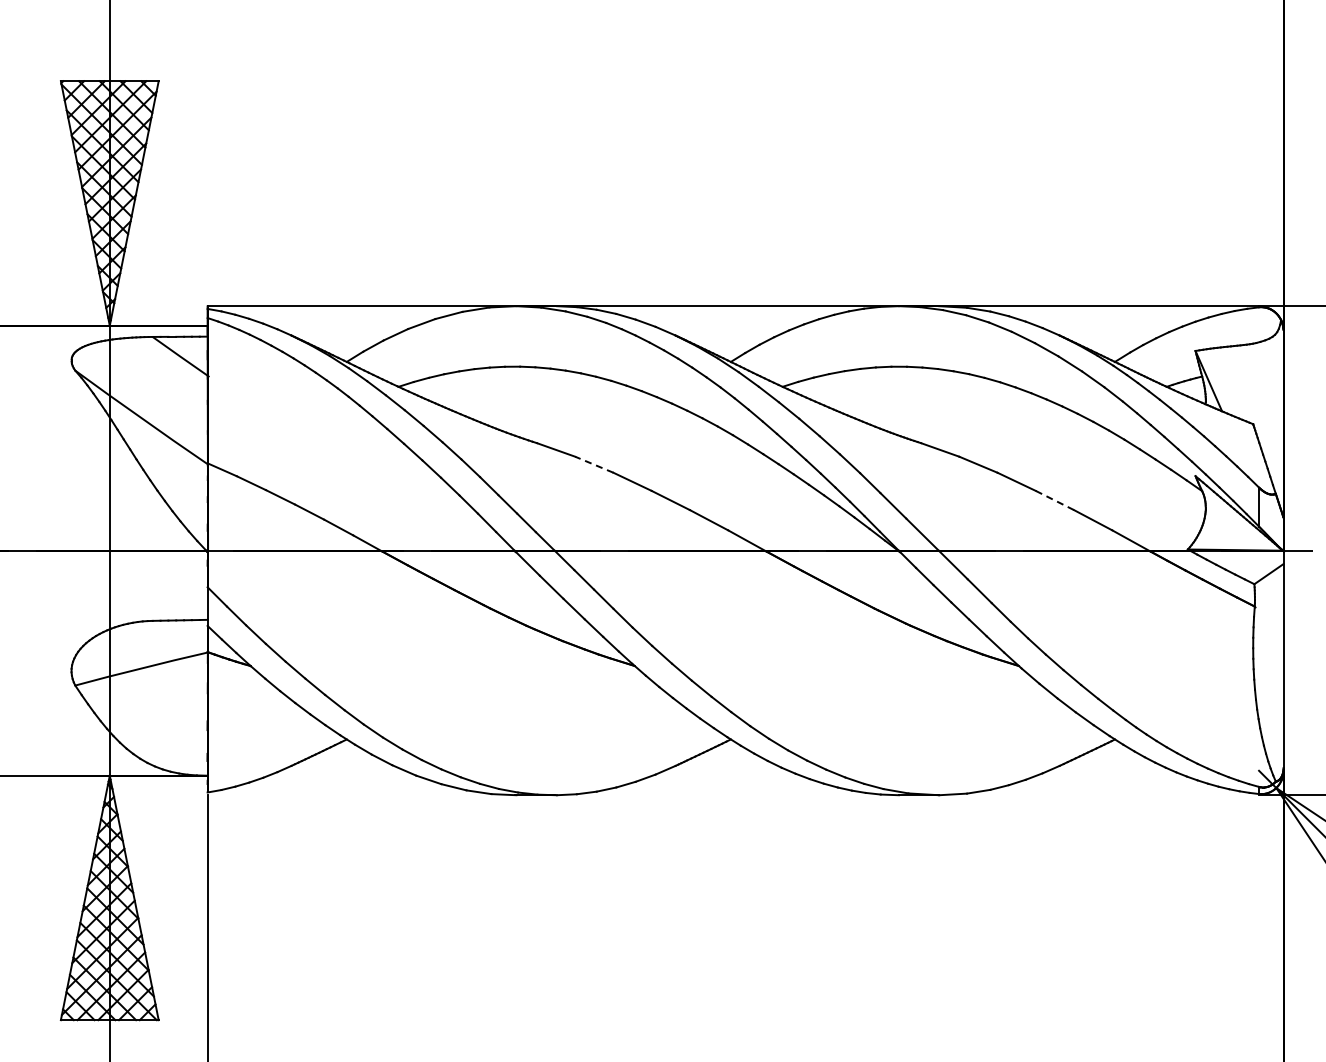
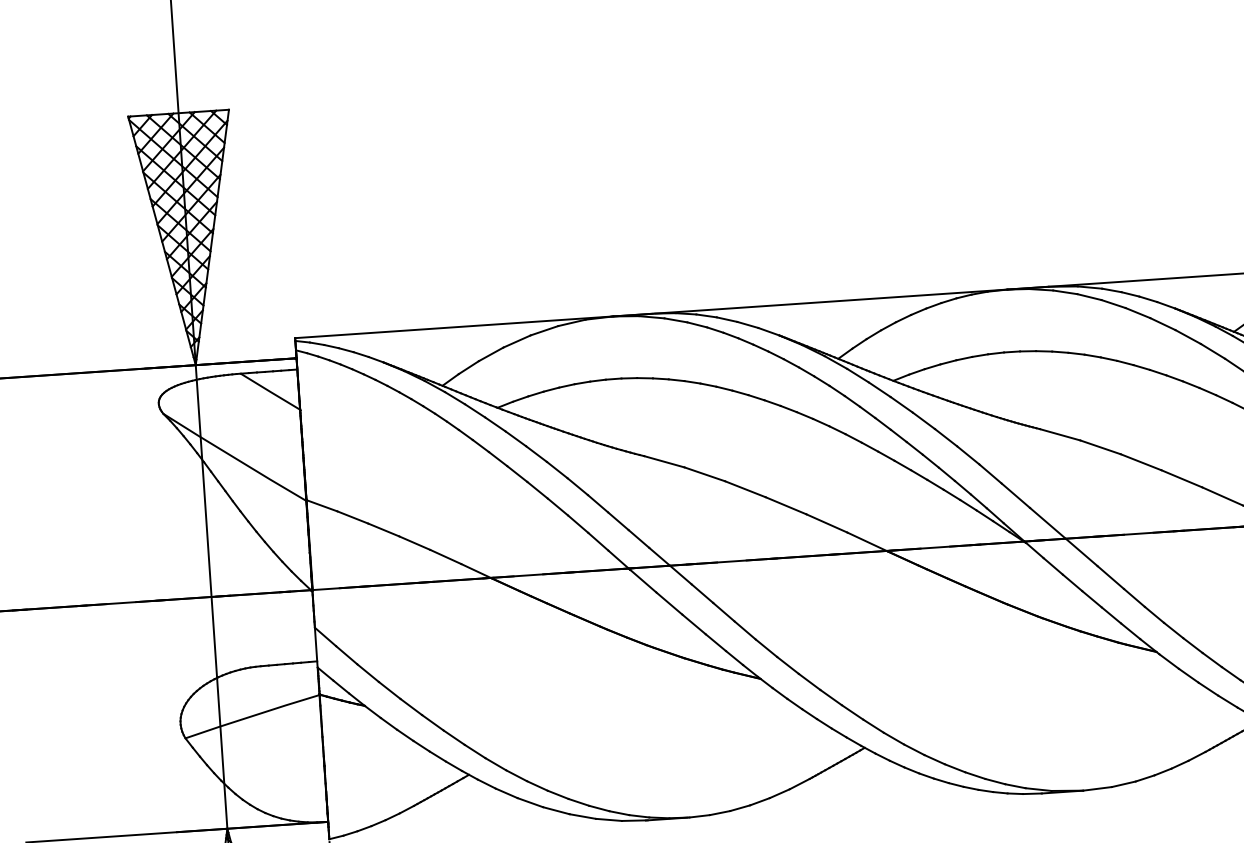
line: (594, 464) -> (704, 474), dashed -> solid
line: (1054, 500) -> (1181, 478), dashed -> solid

